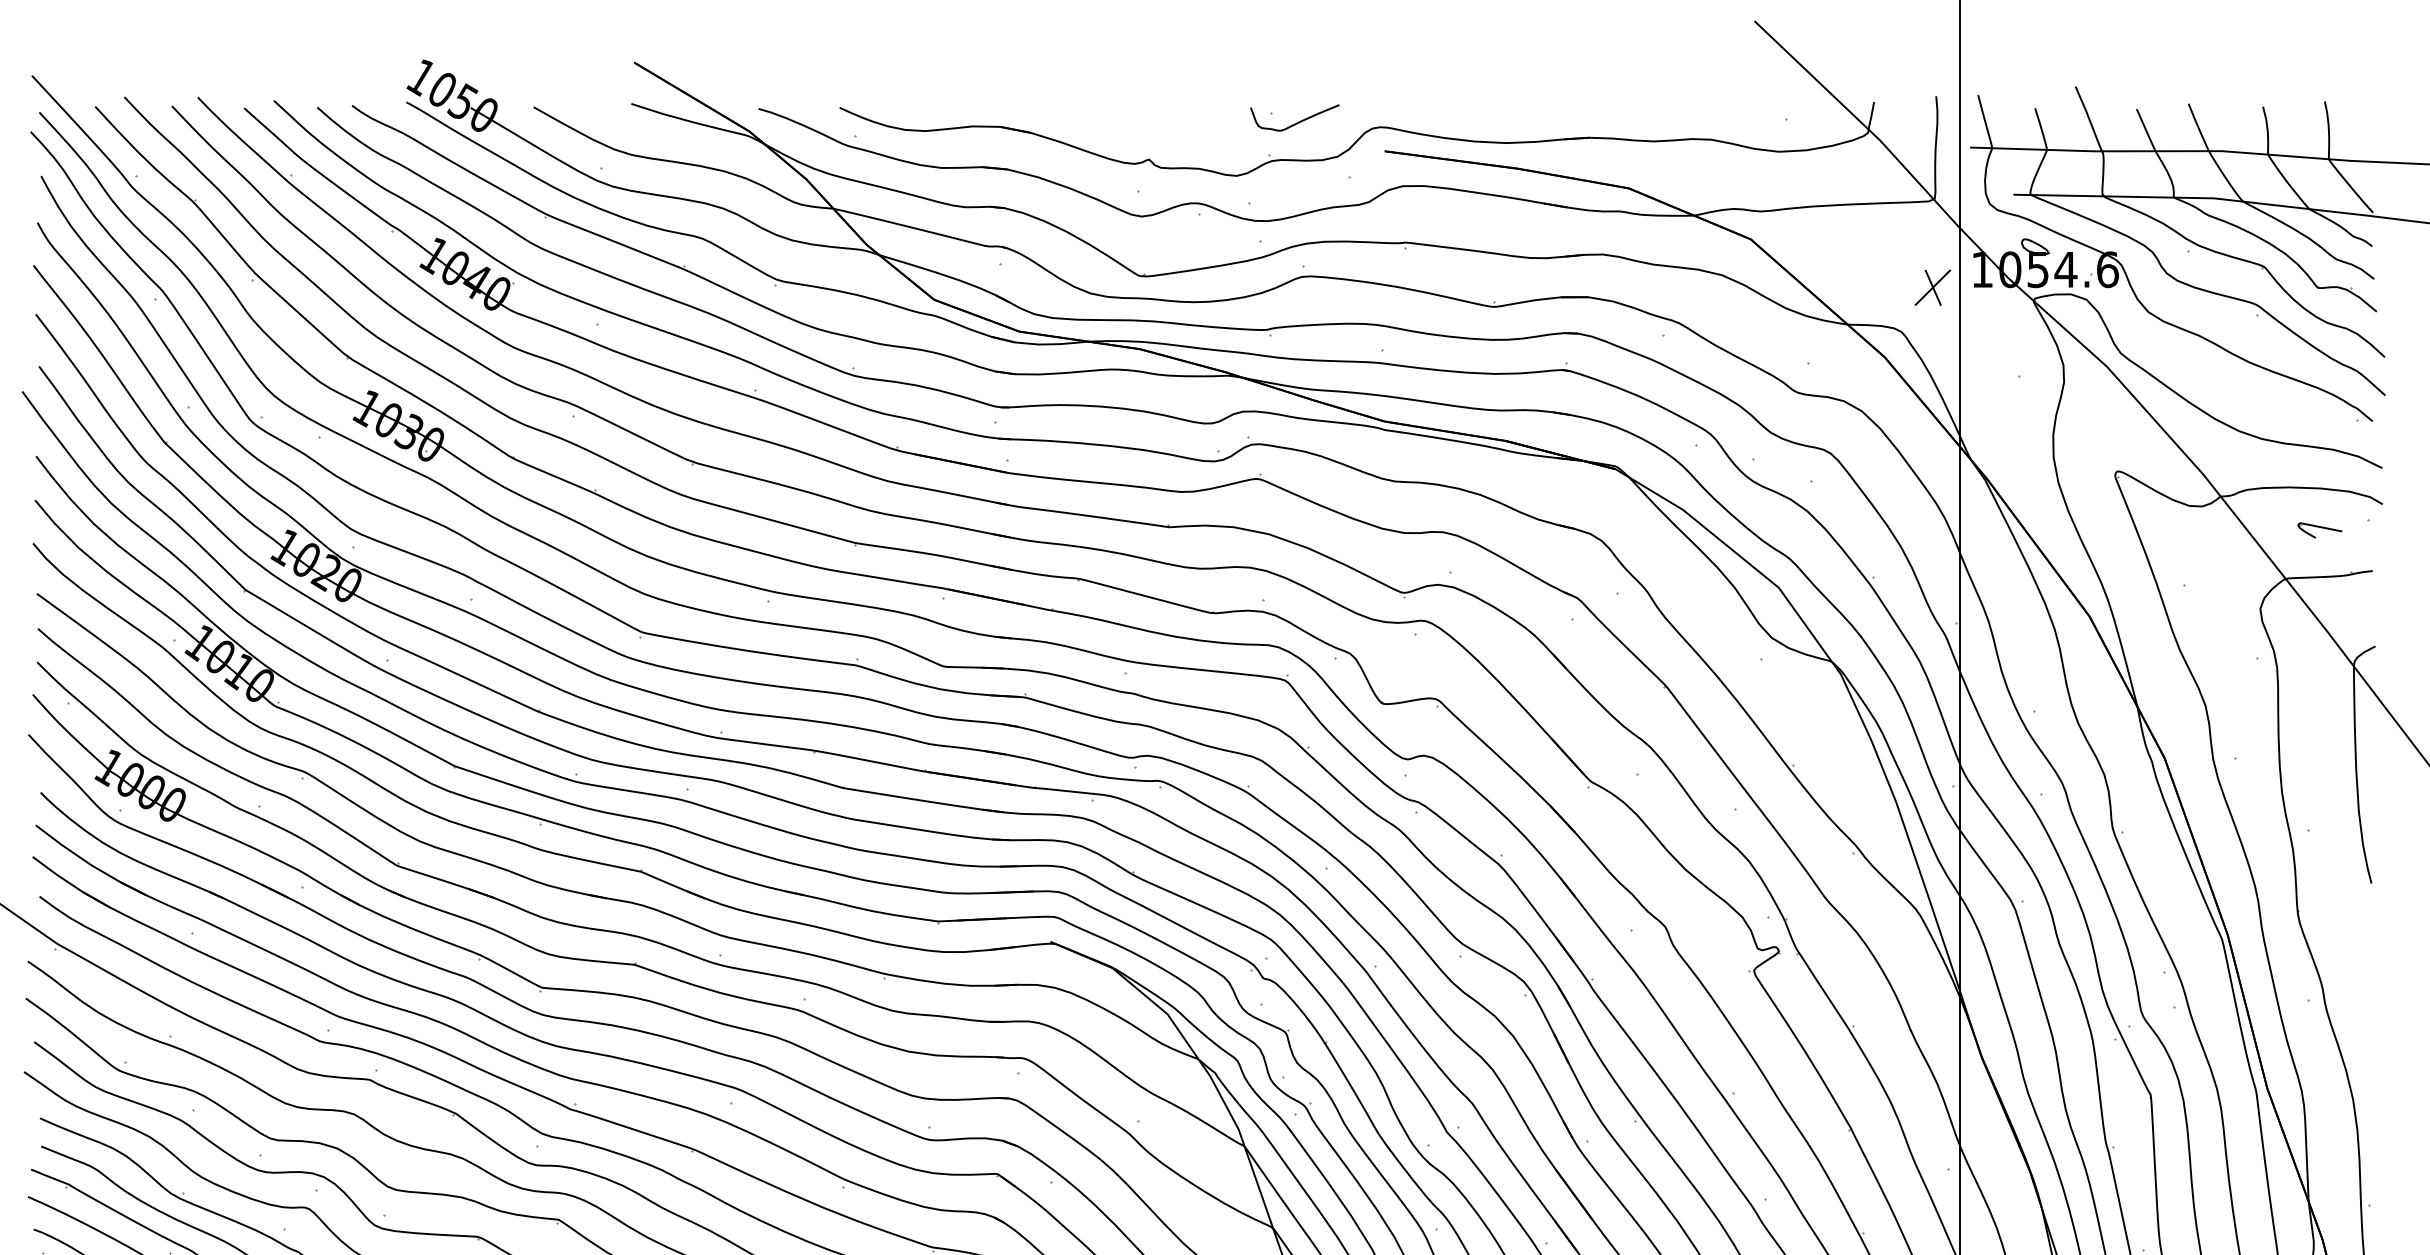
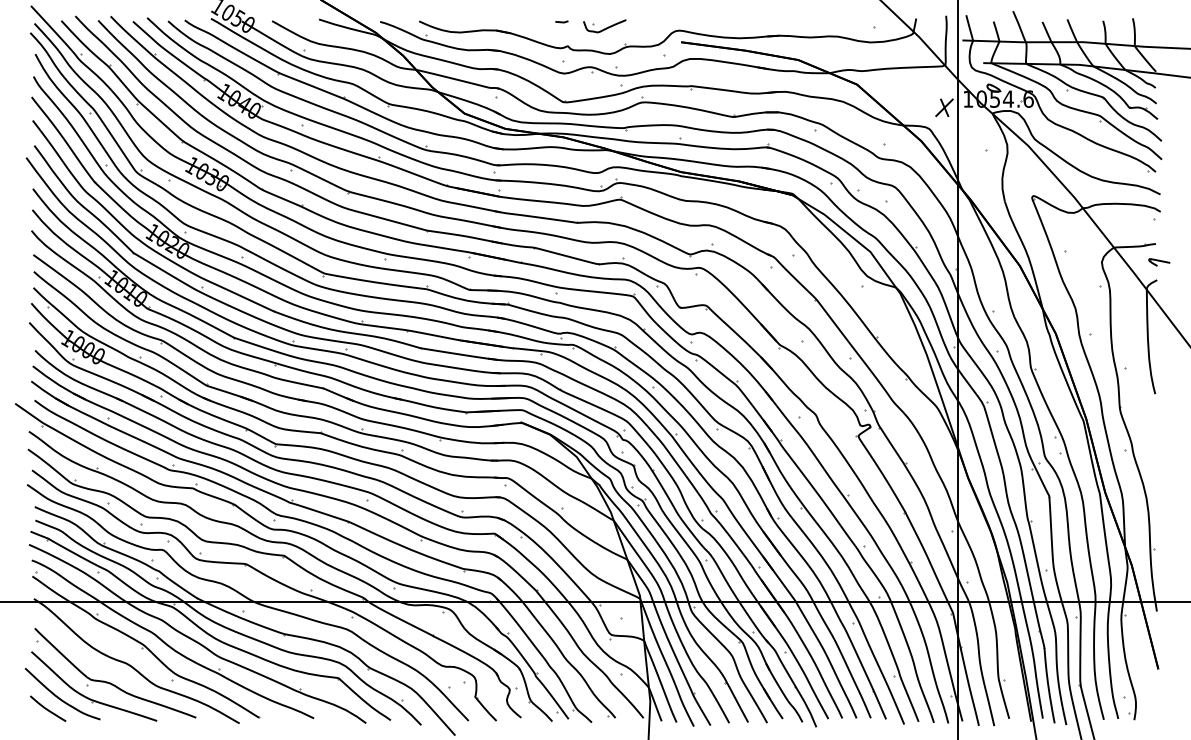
line: (1135, 108) -> (561, 21), added
part: (1294, 118) -> (604, 26), moved
part: (2319, 530) -> (1159, 262), moved

